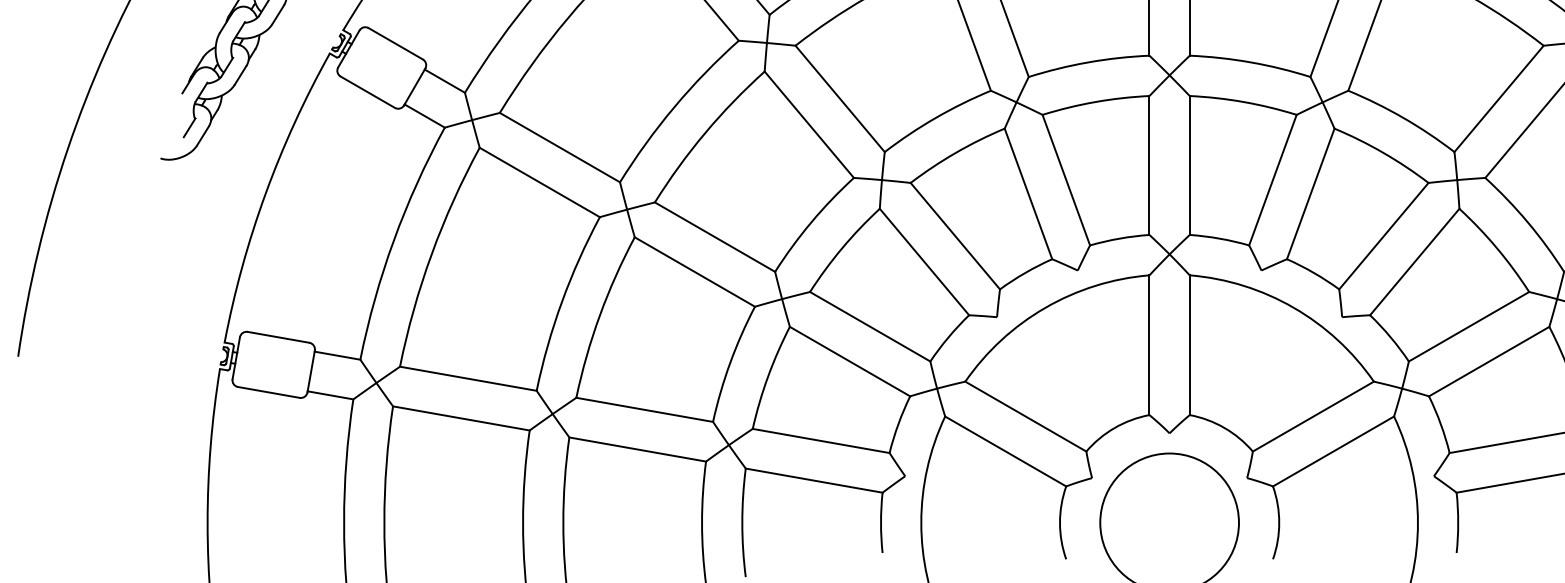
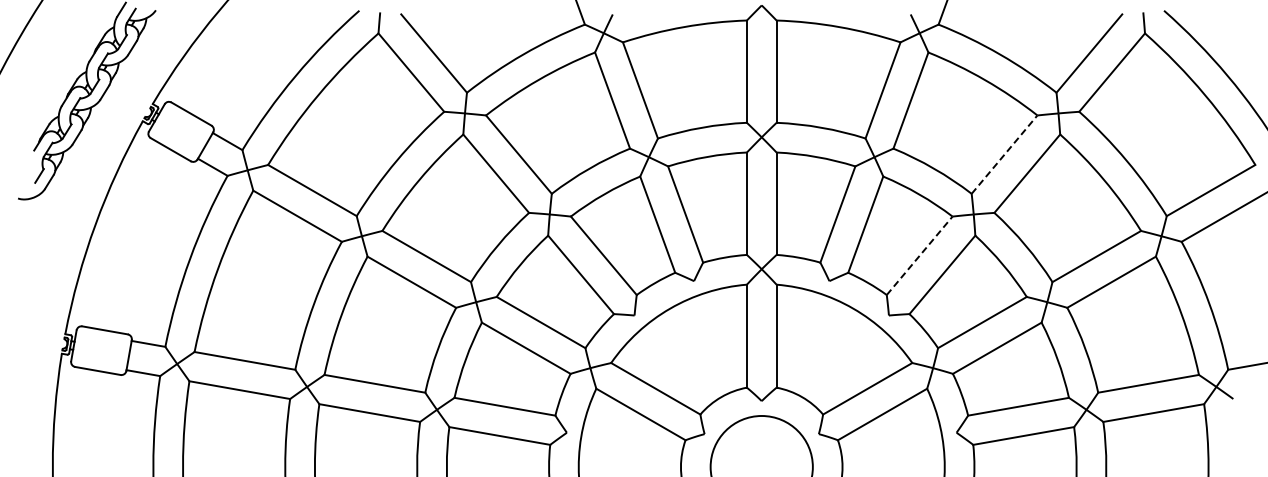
line: (1498, 98) -> (1004, 154), solid -> dashed
line: (1385, 235) -> (920, 255), solid -> dashed

